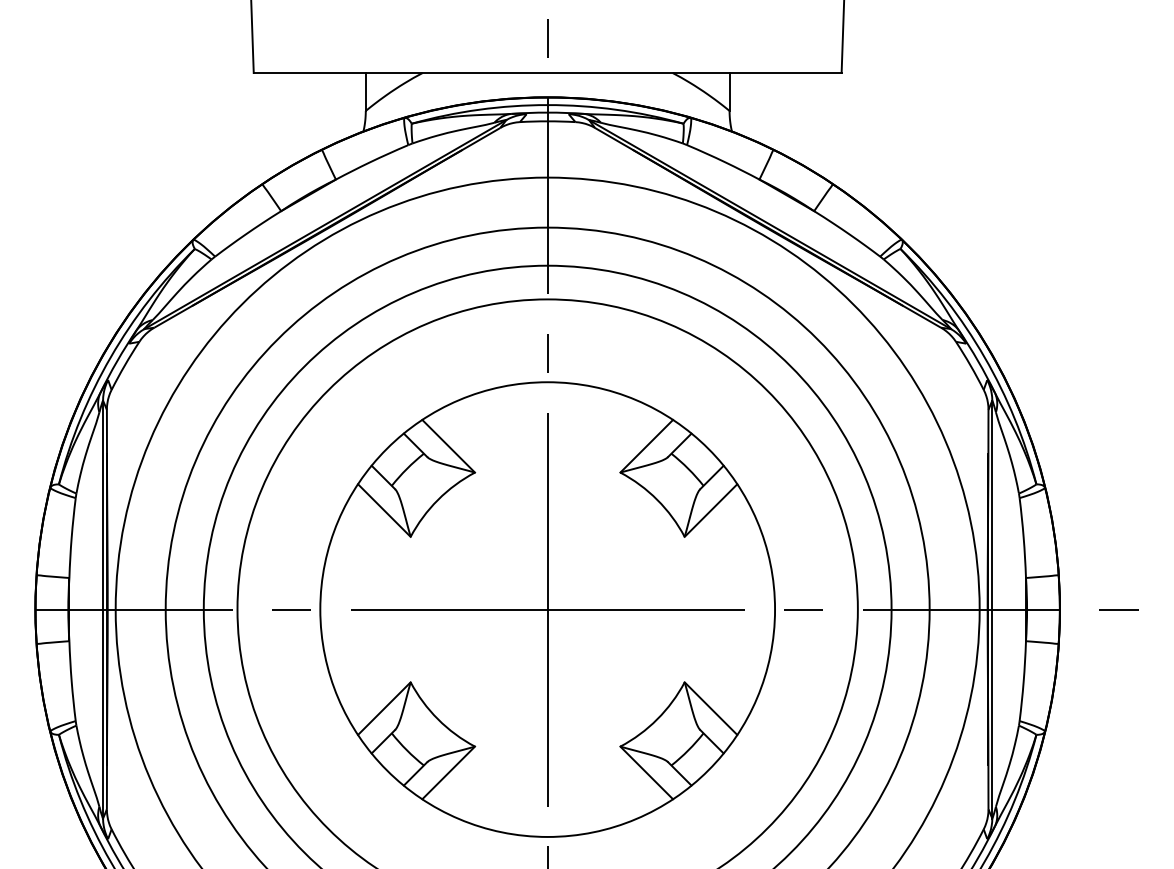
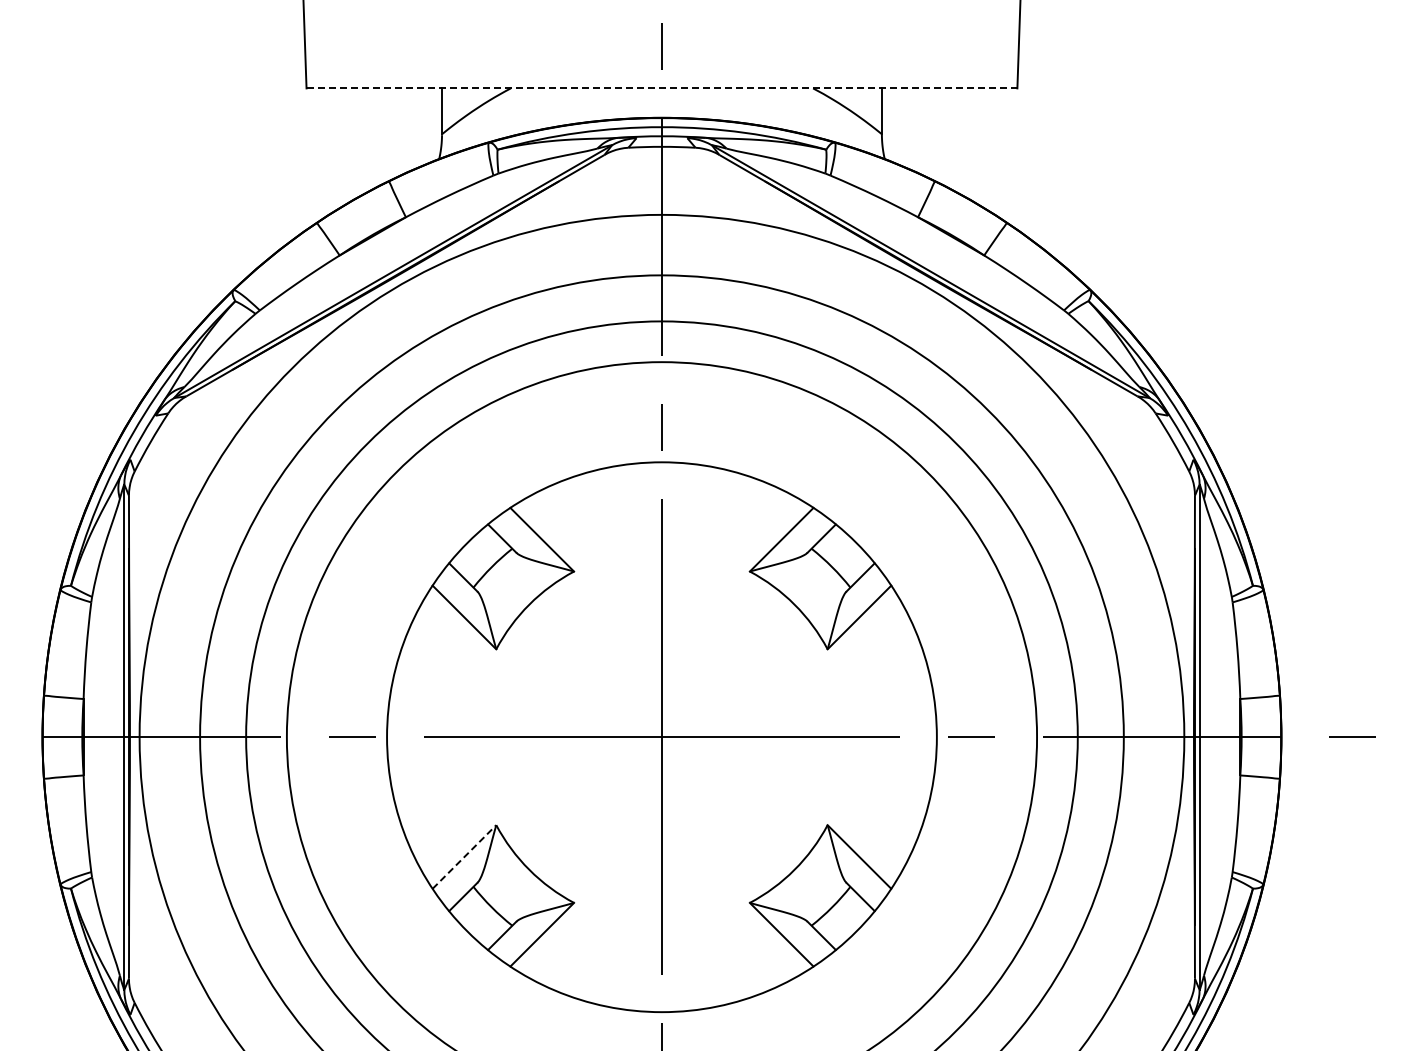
line: (548, 73) -> (662, 88), solid -> dashed
line: (384, 708) -> (464, 856), solid -> dashed

